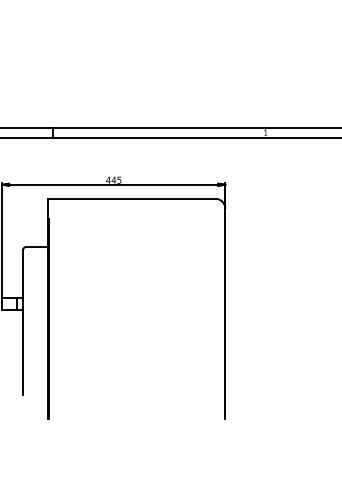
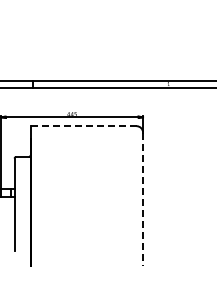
line: (133, 199) -> (84, 126), solid -> dashed
line: (226, 314) -> (143, 199), solid -> dashed

